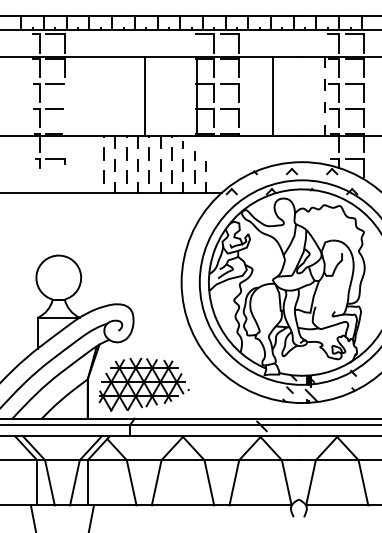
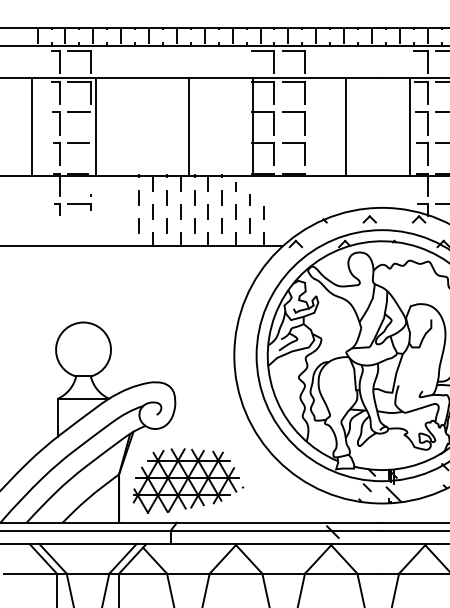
line: (16, 96) -> (31, 127), added
line: (68, 96) -> (95, 127), added
line: (324, 96) -> (409, 127), dashed -> solid

